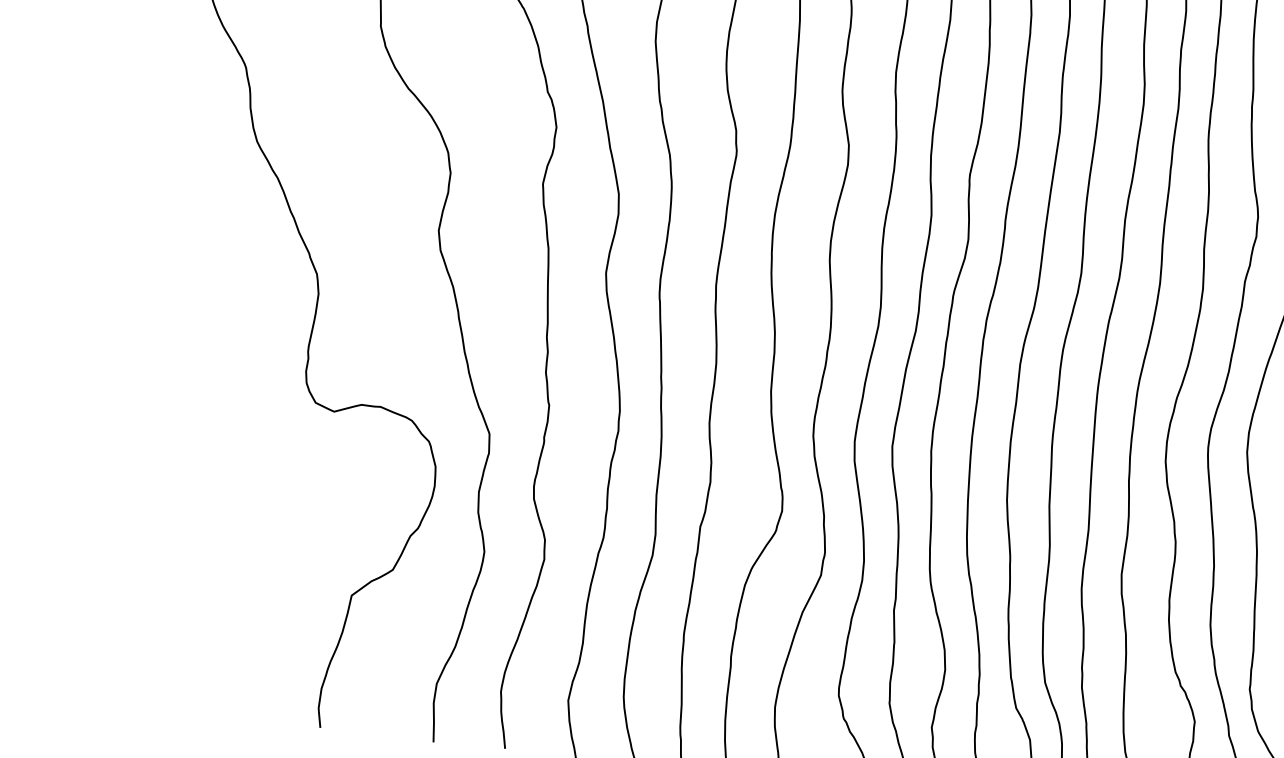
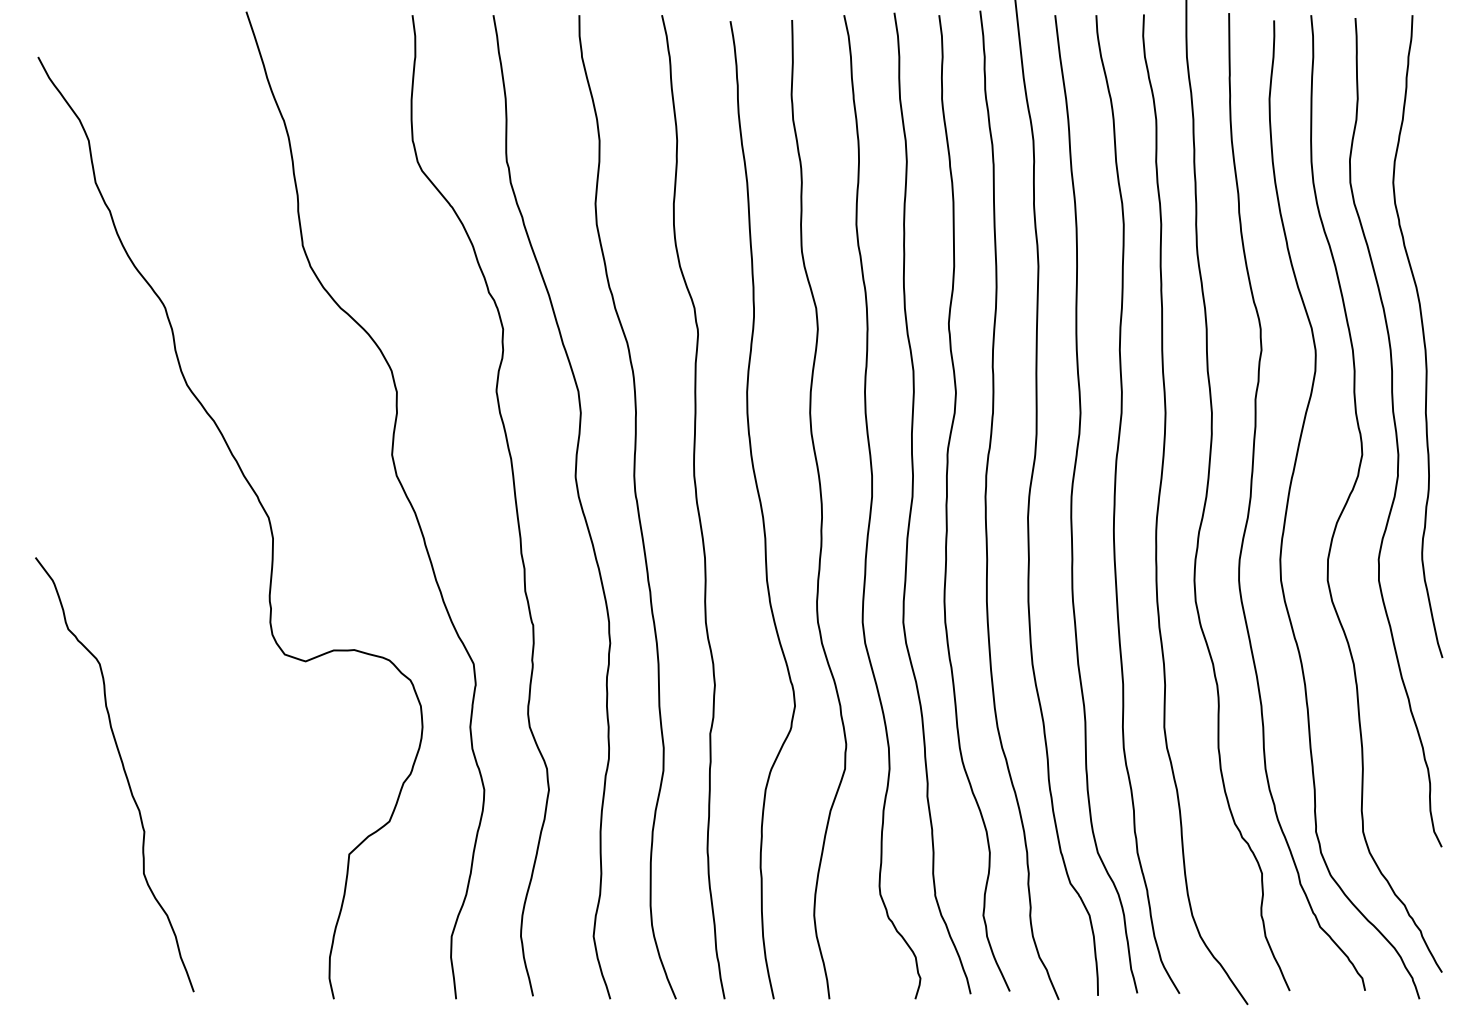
curve: (152, 492) -> (123, 771), added

